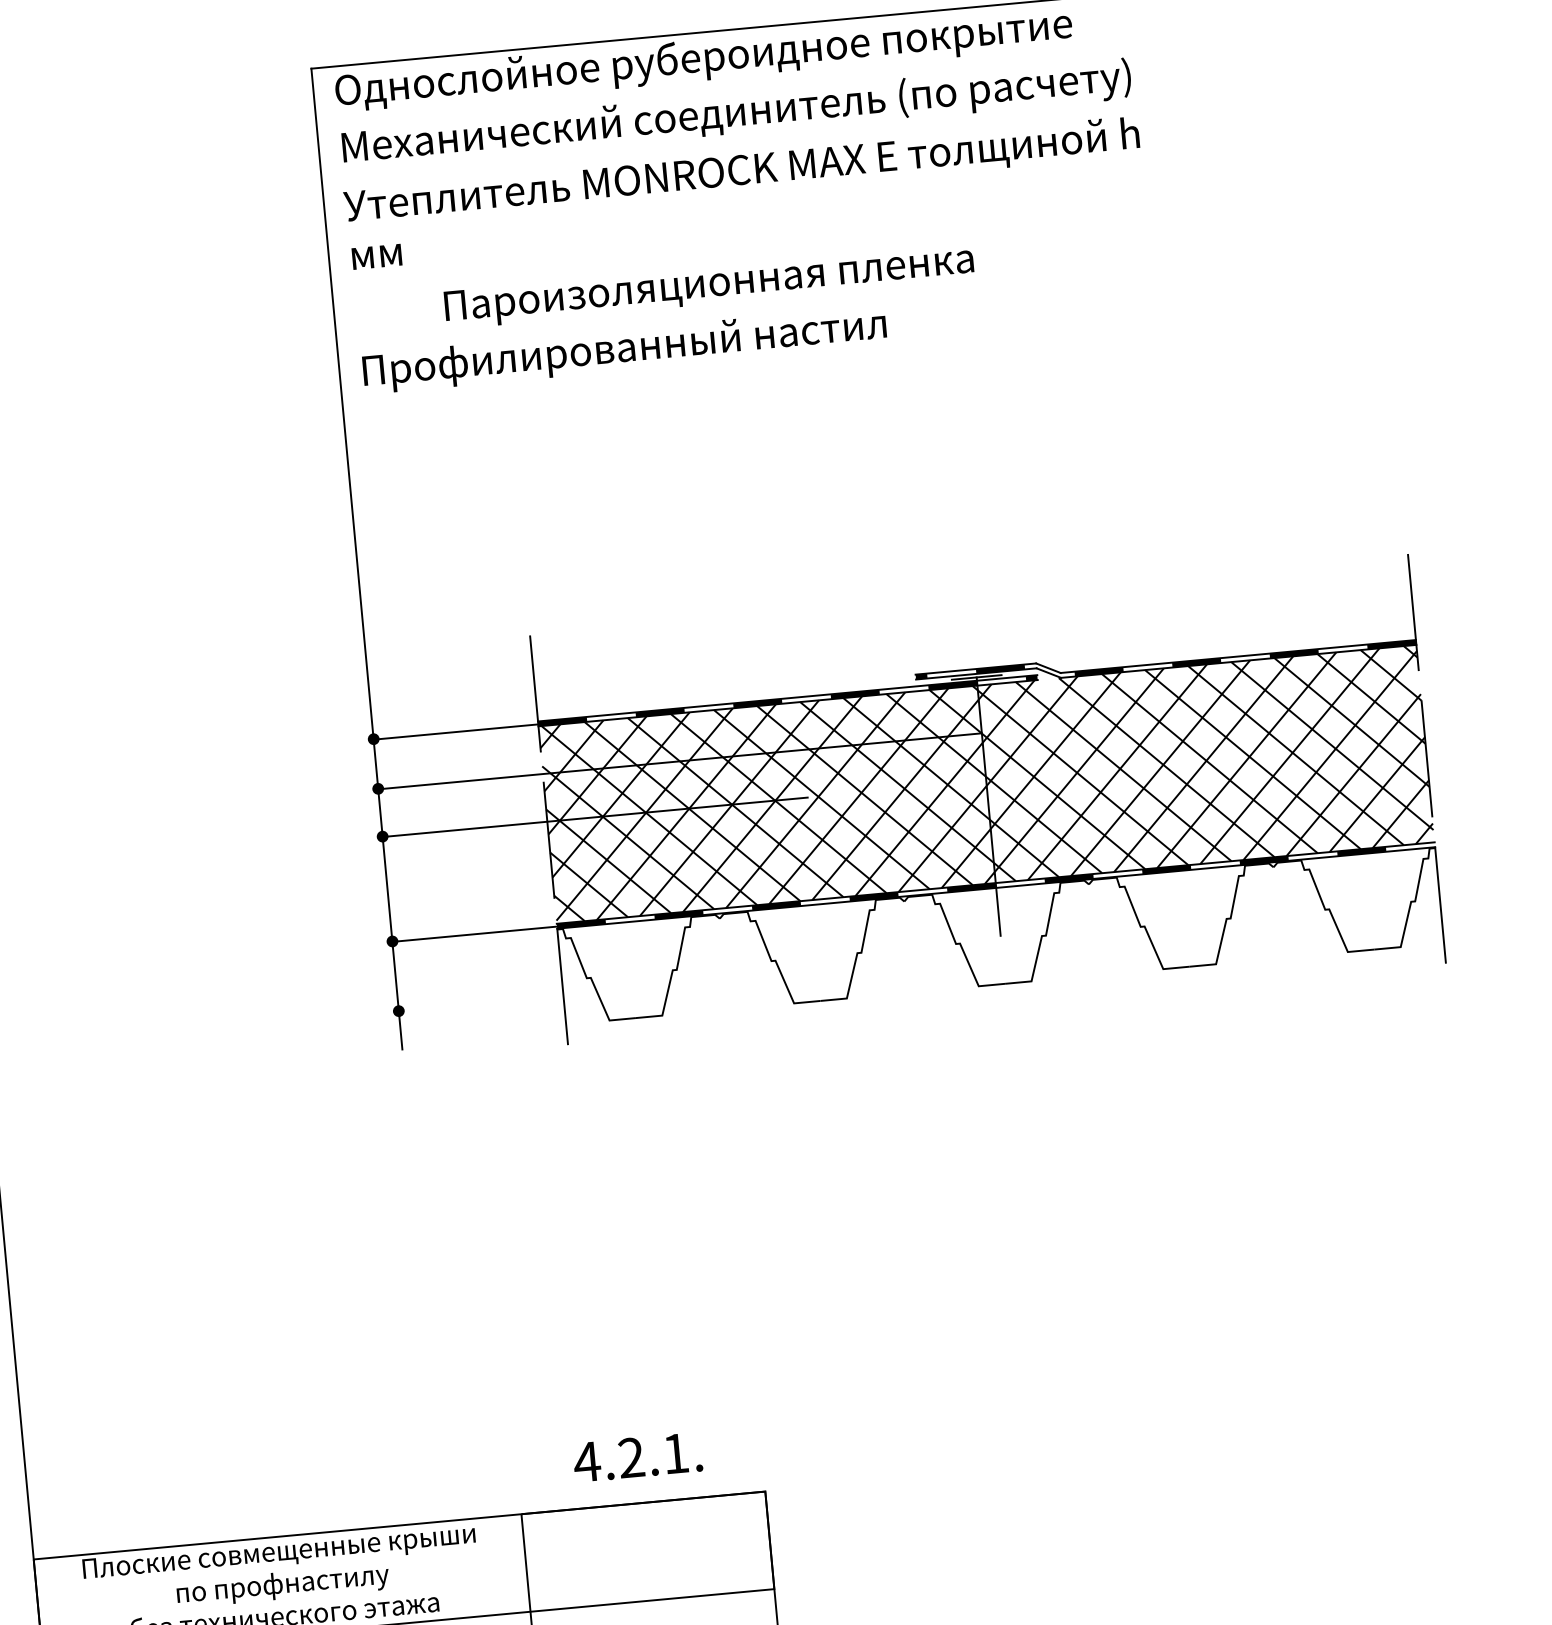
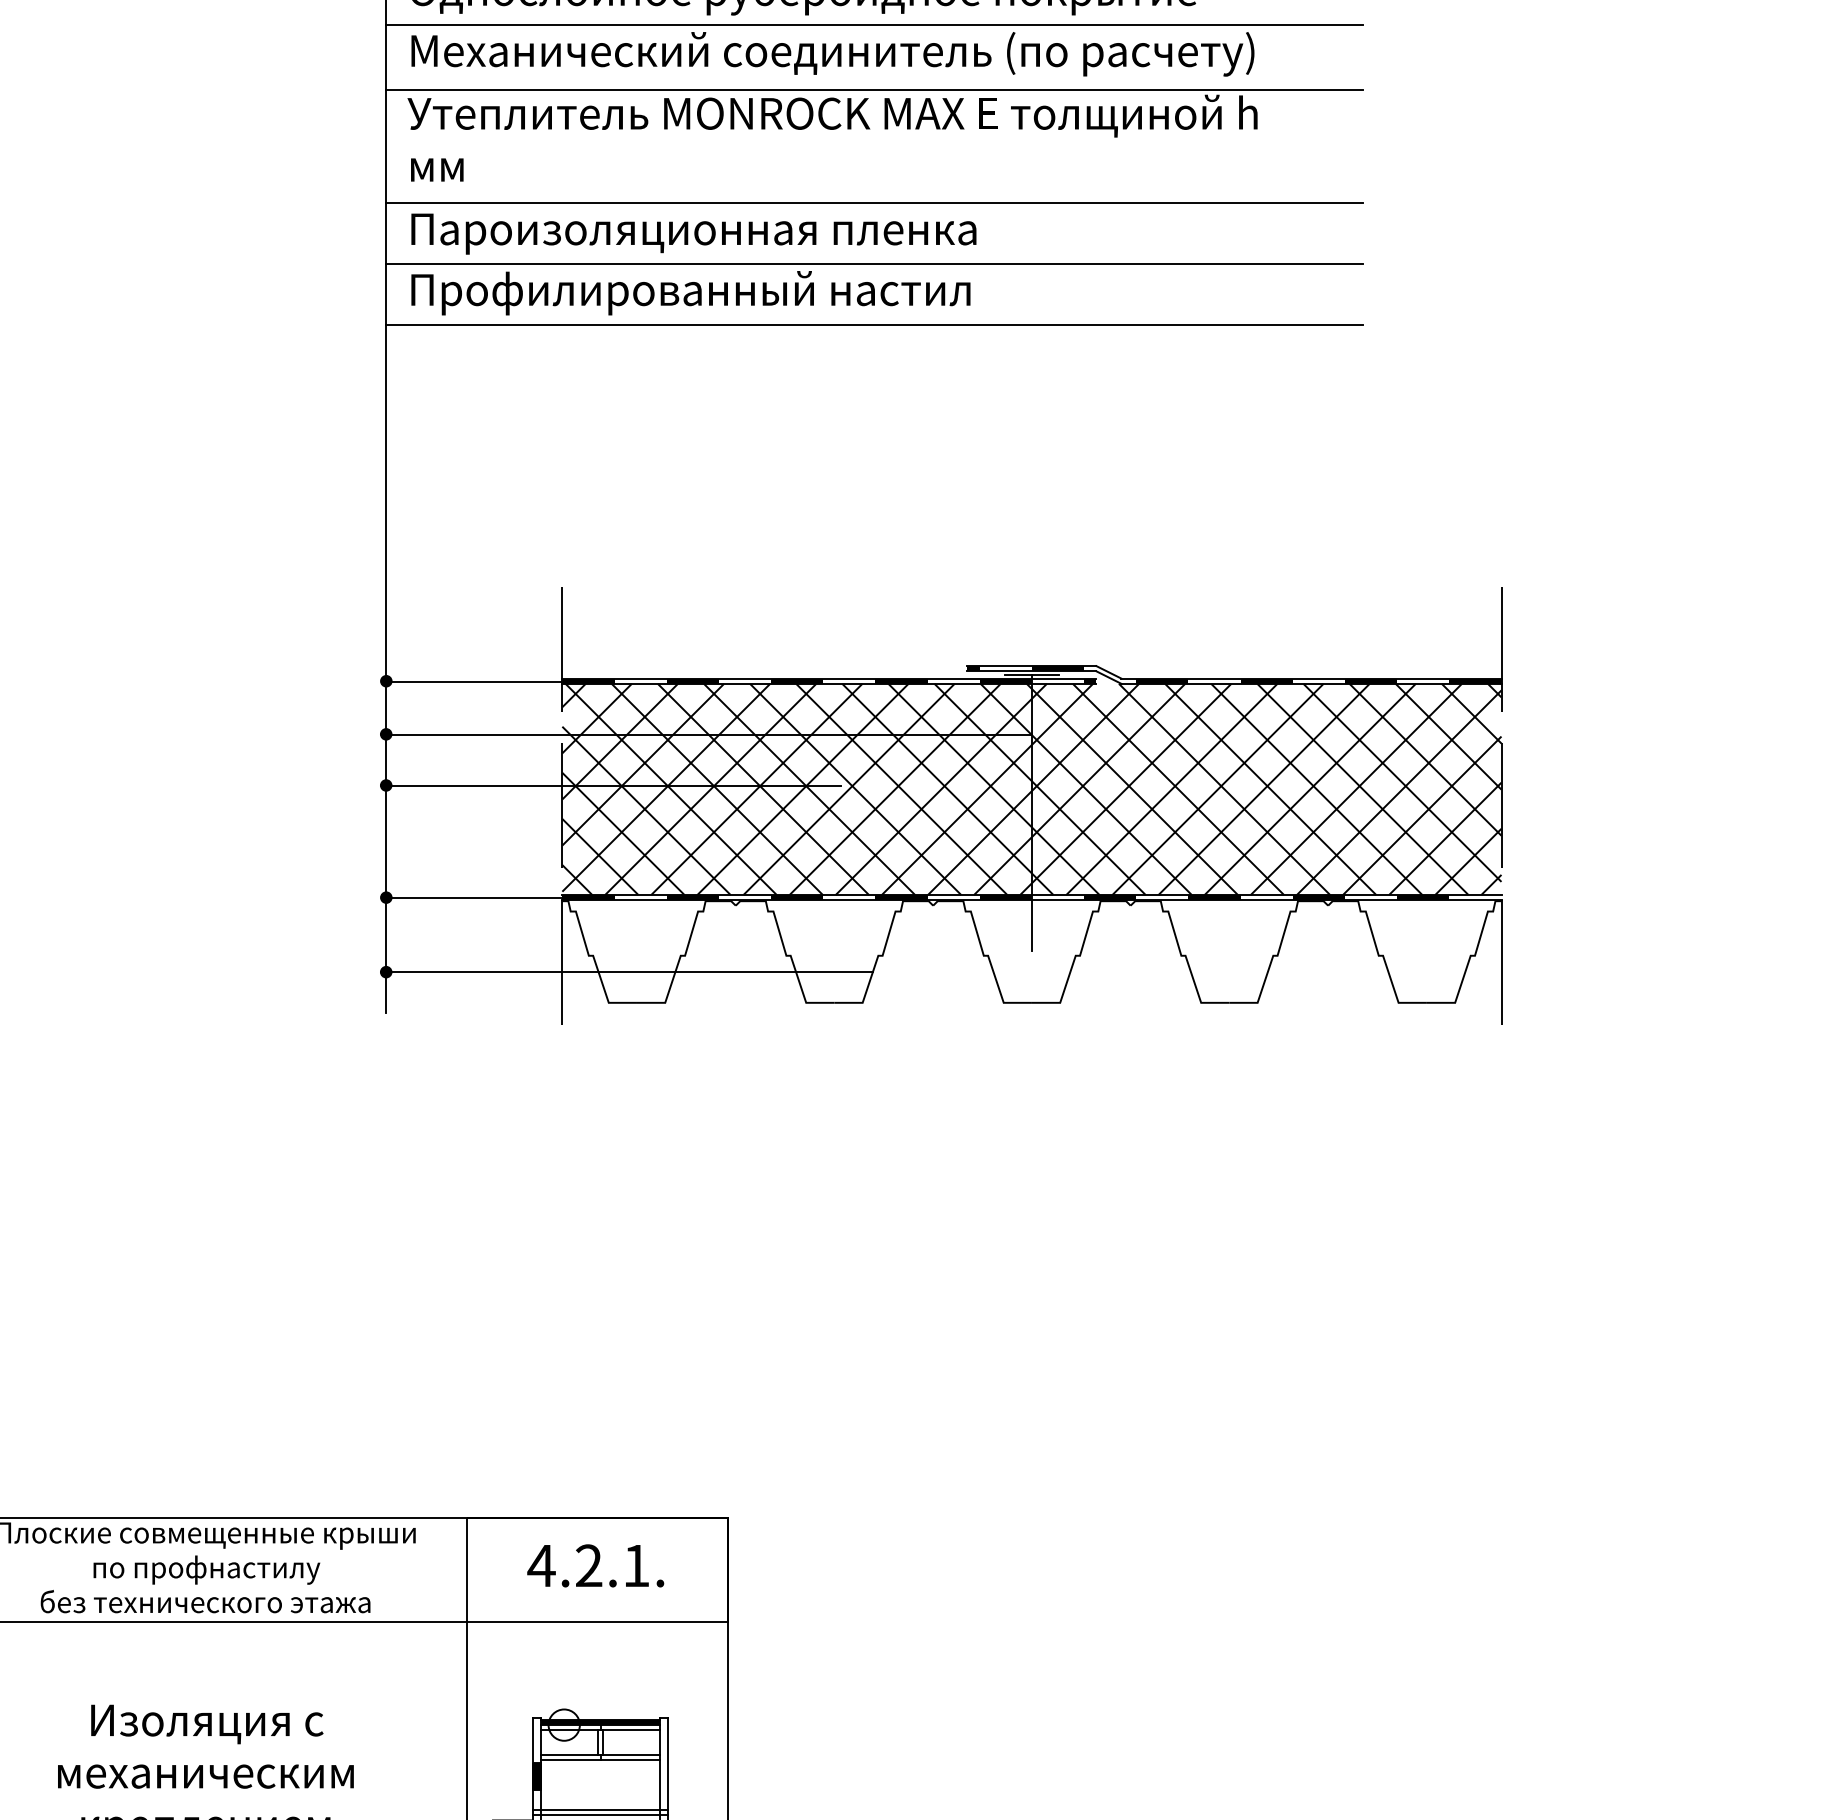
line: (773, 82) -> (874, 24), added
line: (778, 143) -> (874, 89), added
line: (788, 250) -> (874, 203), added
text: (708, 285) -> (693, 233), moved
line: (793, 306) -> (874, 263), added
line: (799, 363) -> (874, 324), added
line: (626, 990) -> (629, 972), added
text: (637, 1456) -> (595, 1565), moved

